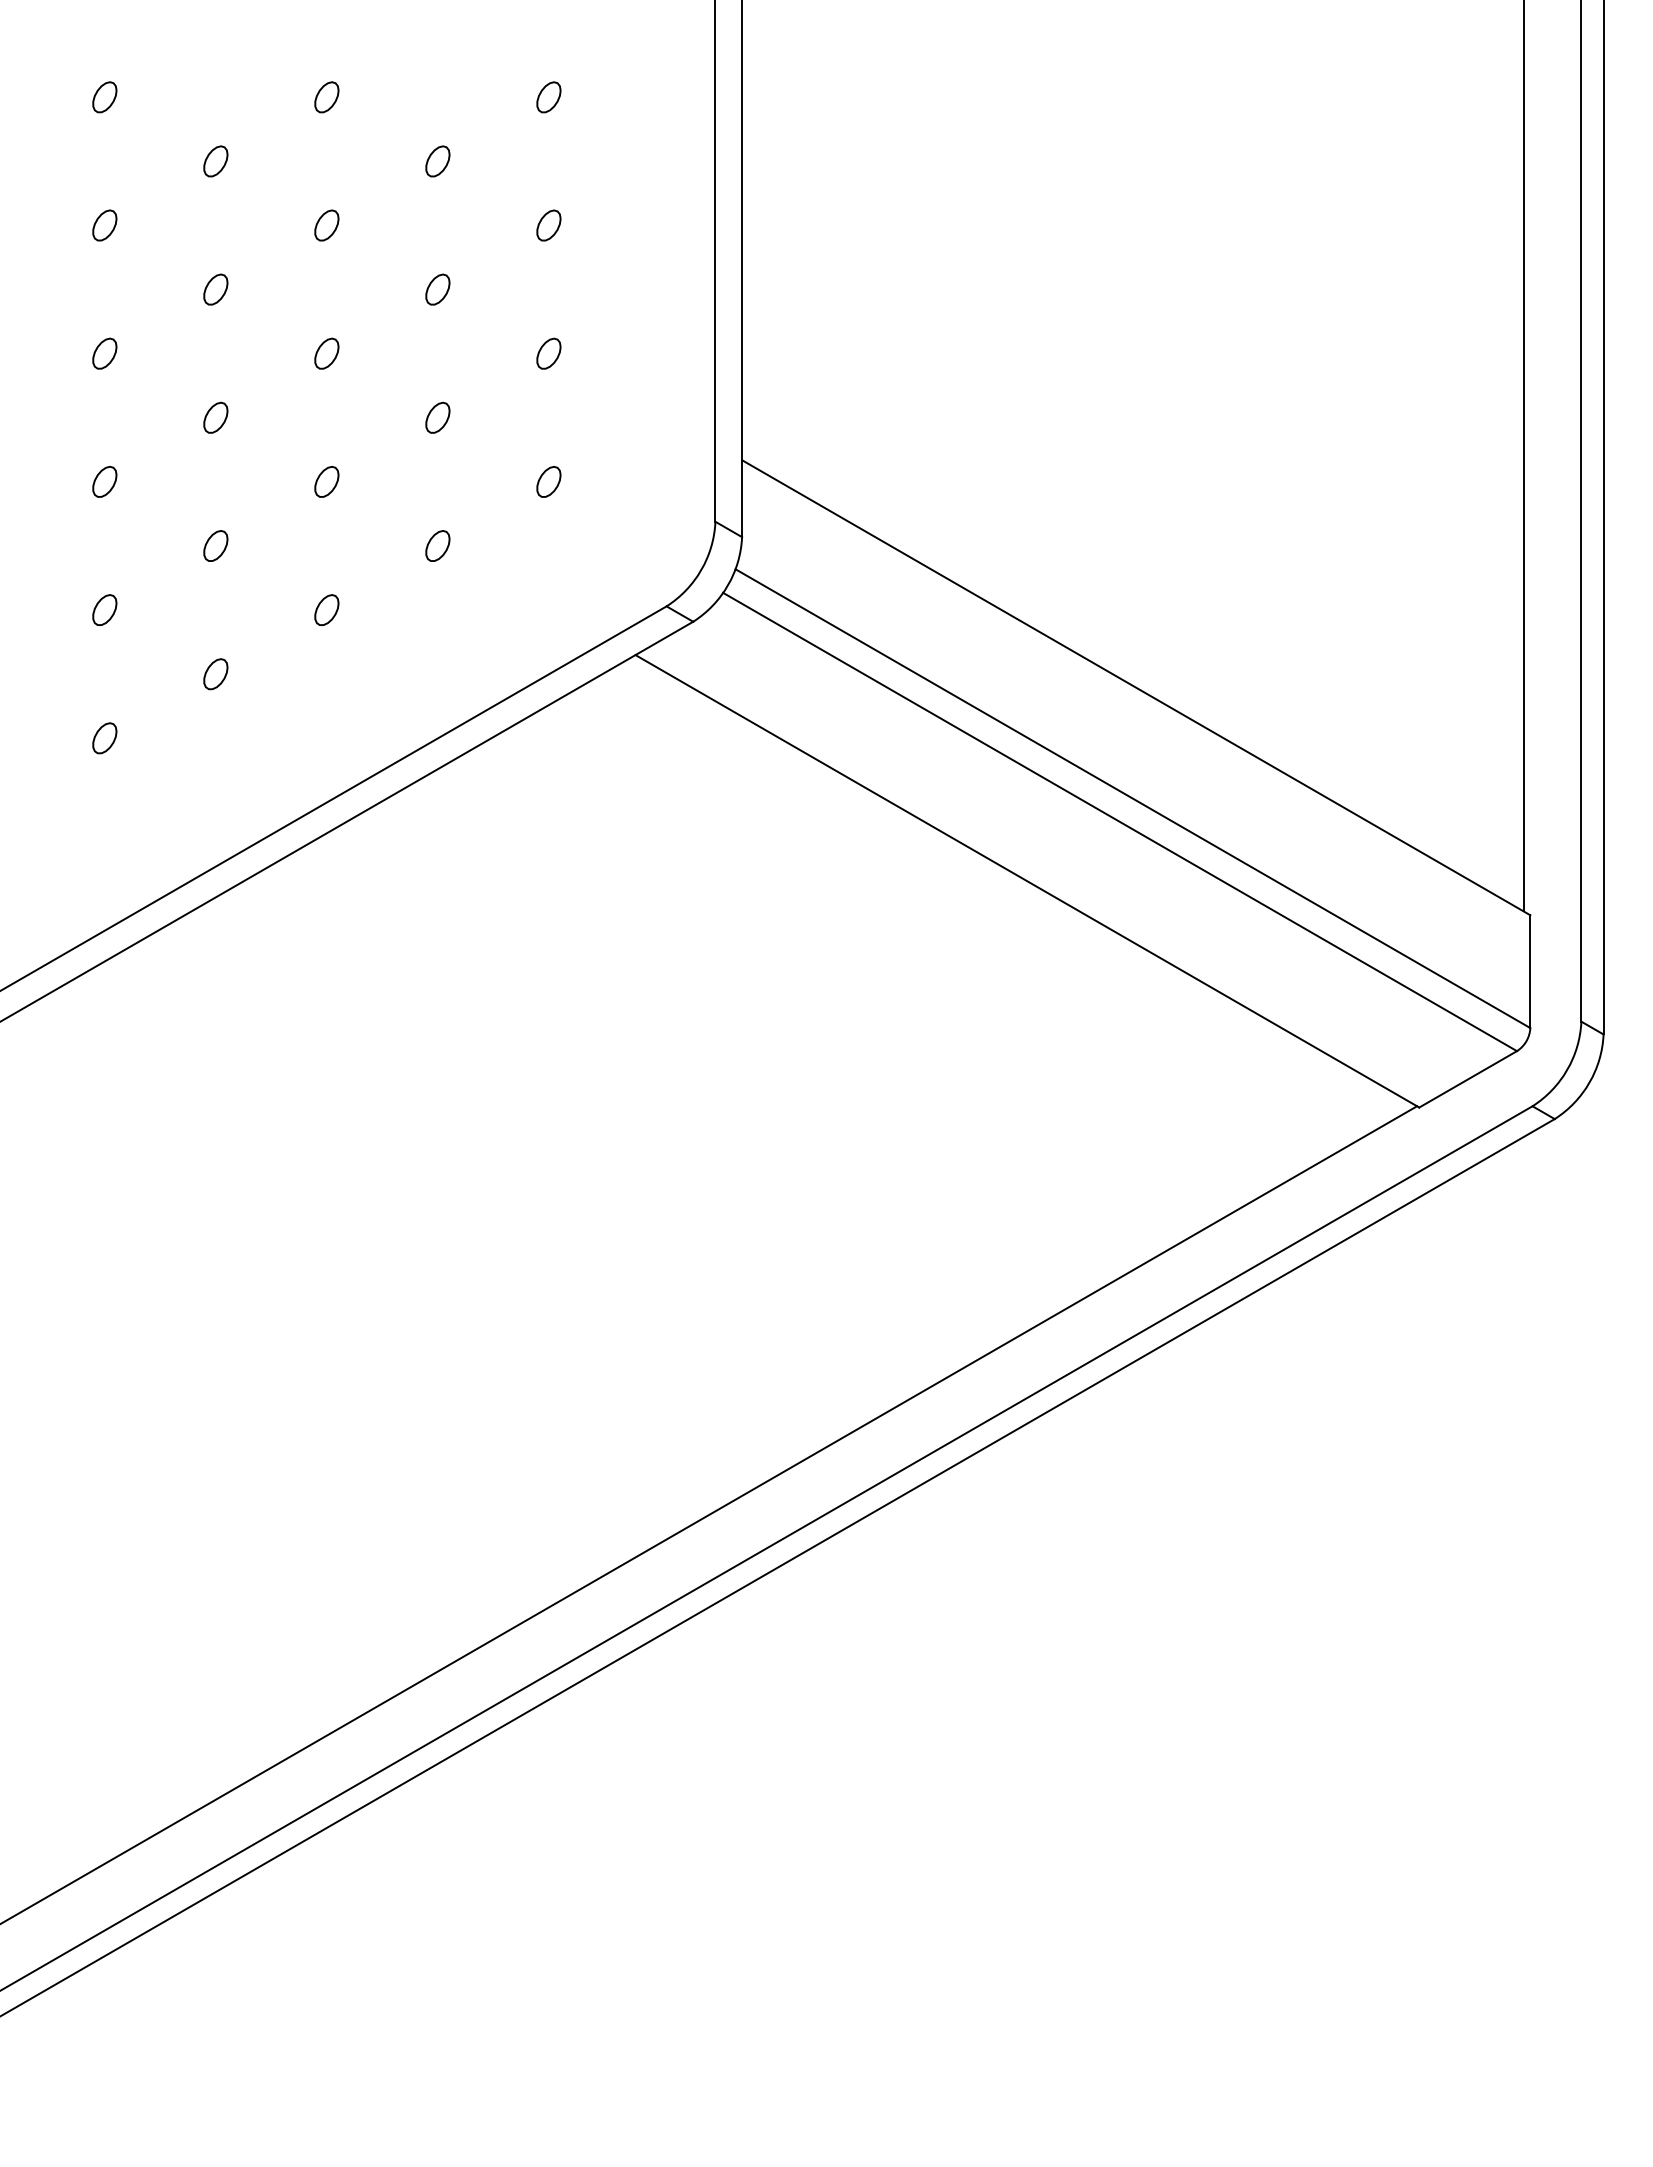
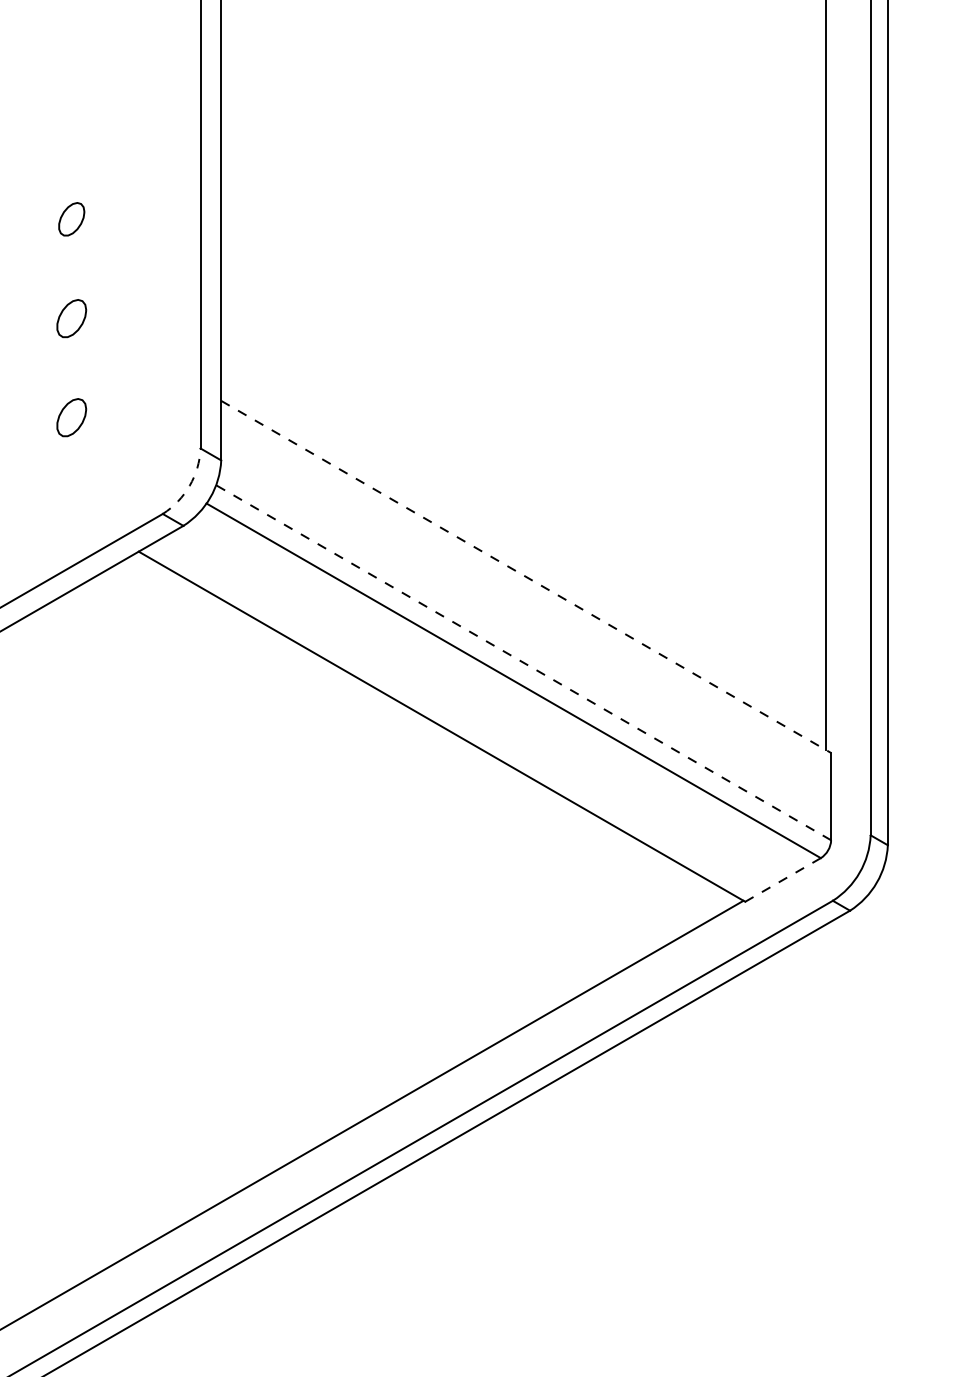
part: (548, 97) -> (71, 120), removed
part: (548, 225) -> (71, 219), size x1.4
part: (548, 353) -> (71, 318), size x1.6
part: (548, 481) -> (71, 417), size x1.6
arc: (701, 570) -> (189, 486), solid -> dashed
line: (1136, 687) -> (526, 576), solid -> dashed
line: (1132, 798) -> (523, 662), solid -> dashed
line: (1467, 1079) -> (782, 880), solid -> dashed

